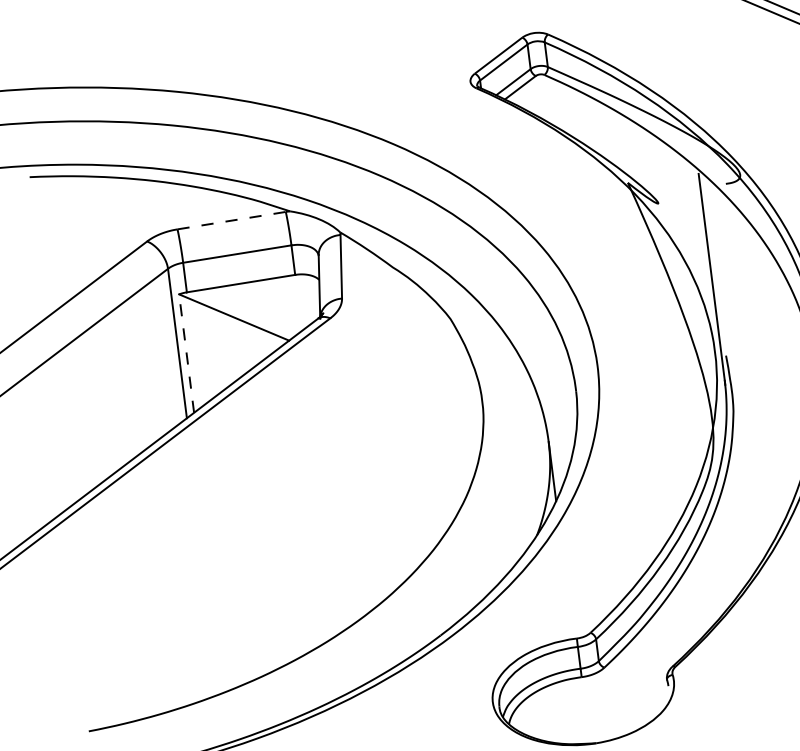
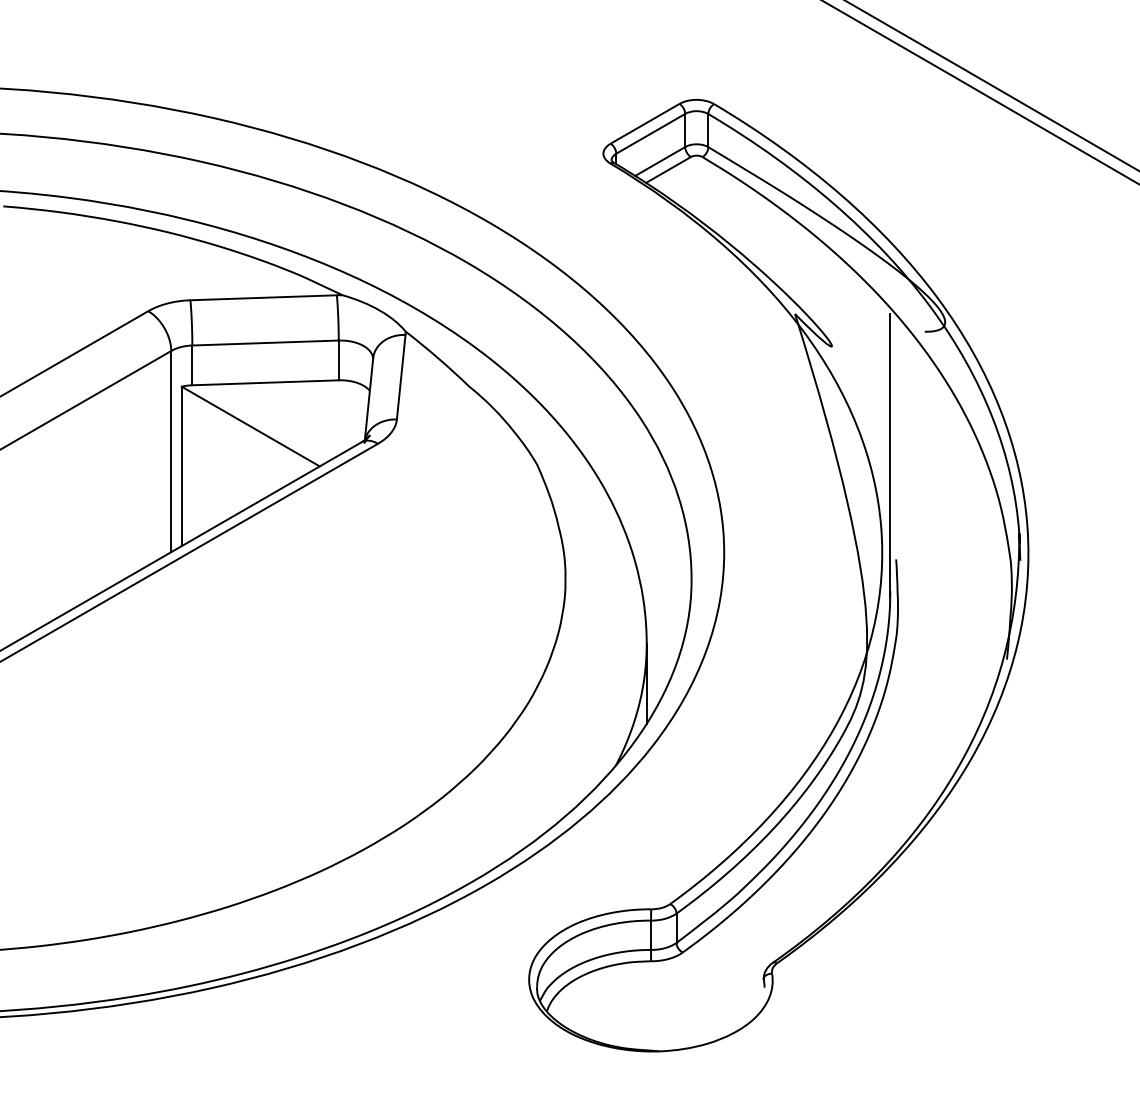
line: (232, 220) -> (264, 297), dashed -> solid
line: (186, 353) -> (181, 466), dashed -> solid

